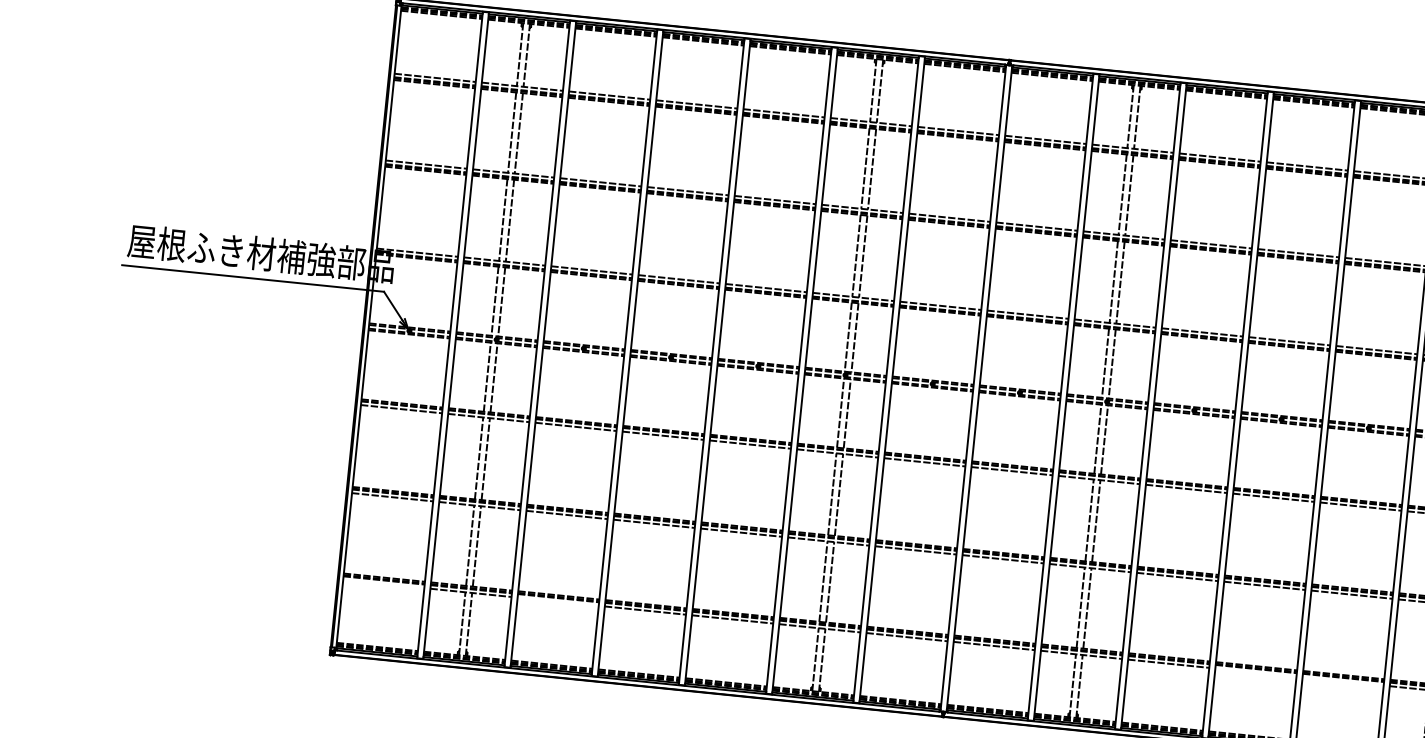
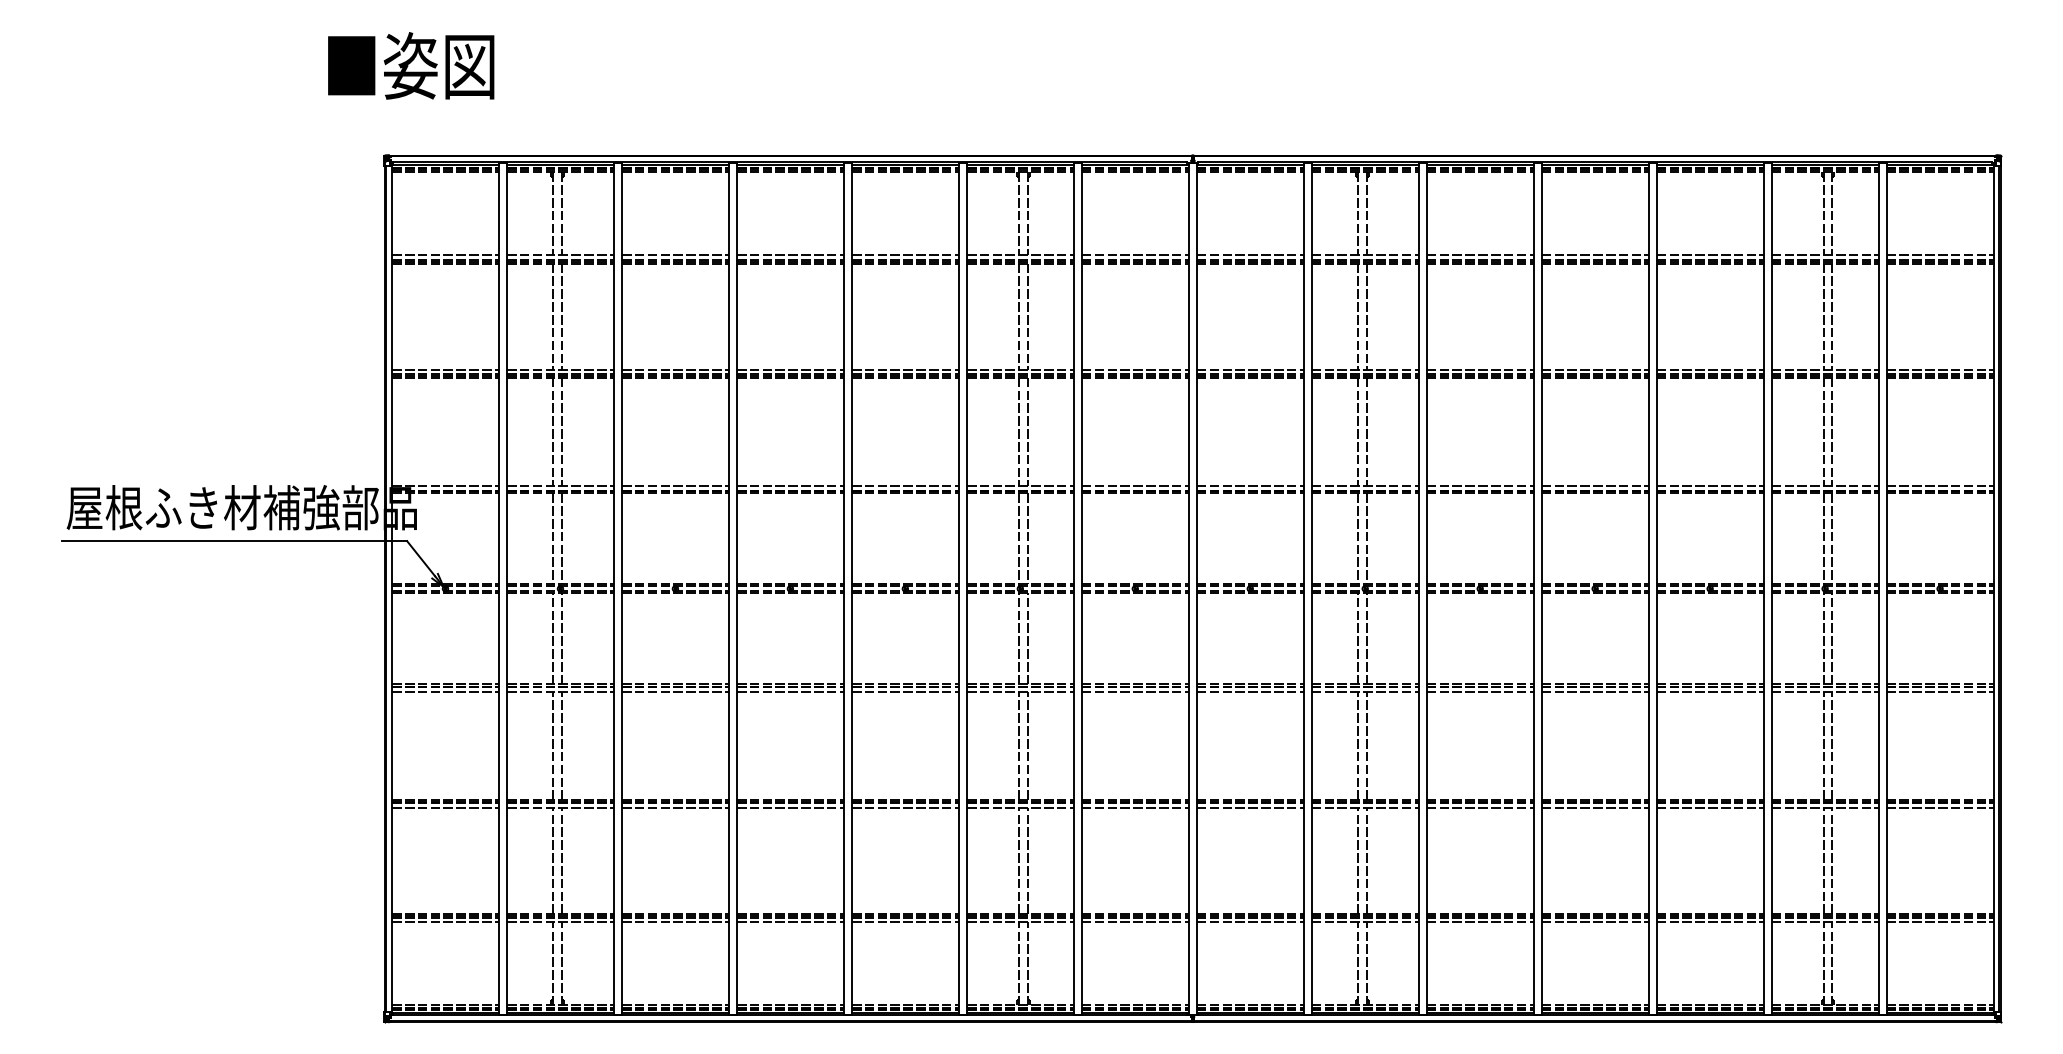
line: (383, 584) -> (445, 922), added
line: (557, 601) -> (674, 922), added
line: (1255, 672) -> (1594, 922), added
line: (1342, 681) -> (1709, 922), added

